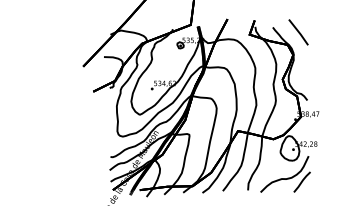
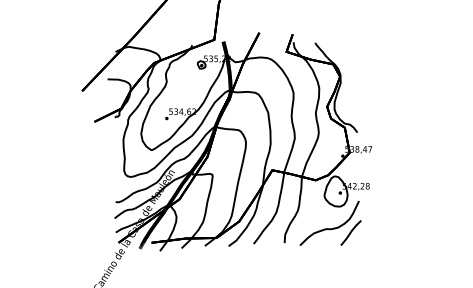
line: (298, 32) -> (346, 49), removed

